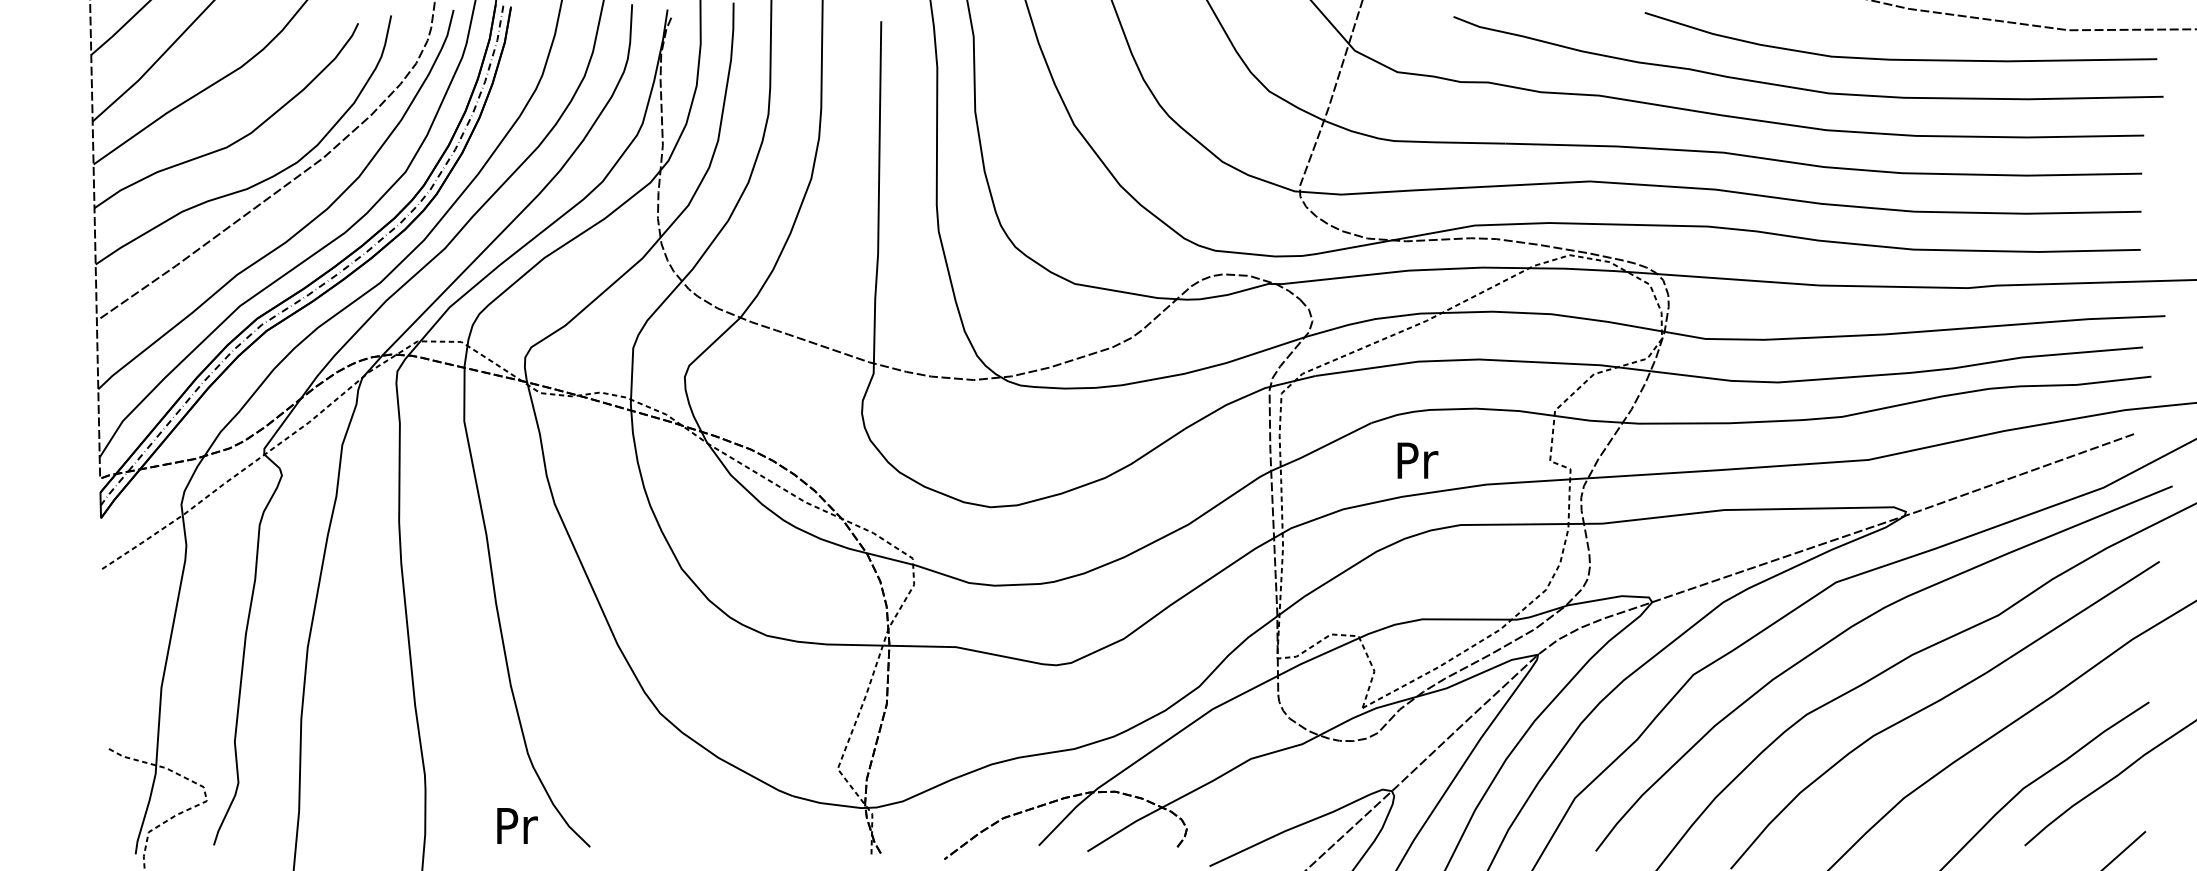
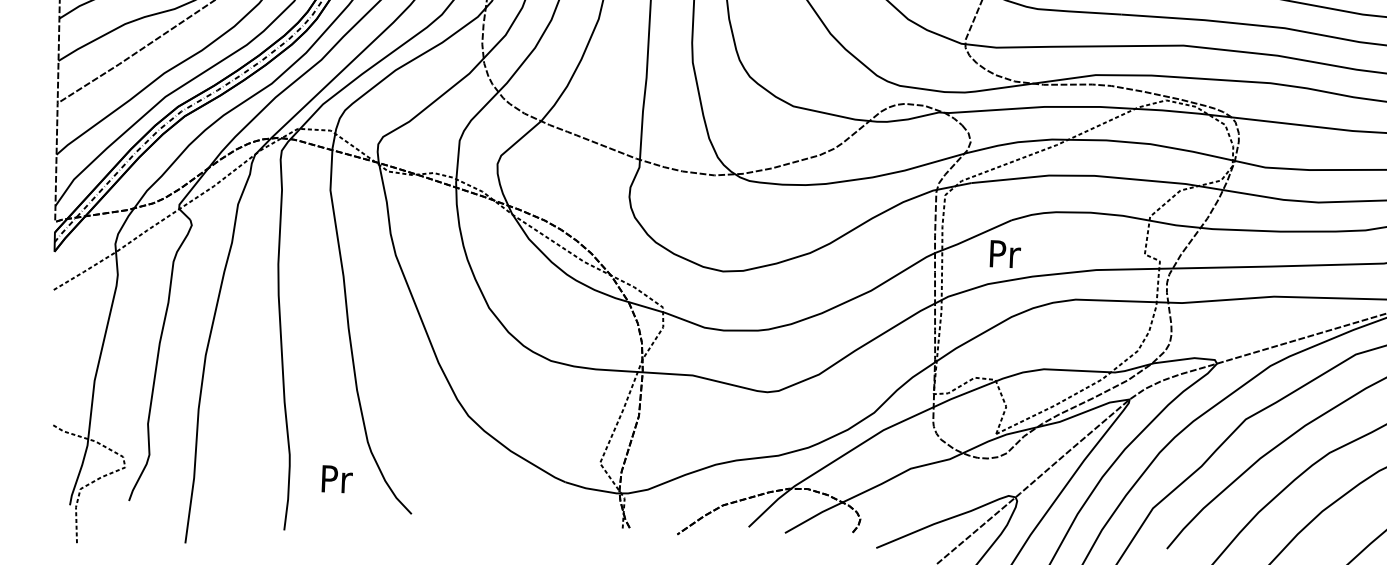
text: (1417, 460) -> (1005, 254), moved
text: (517, 825) -> (337, 478), moved

